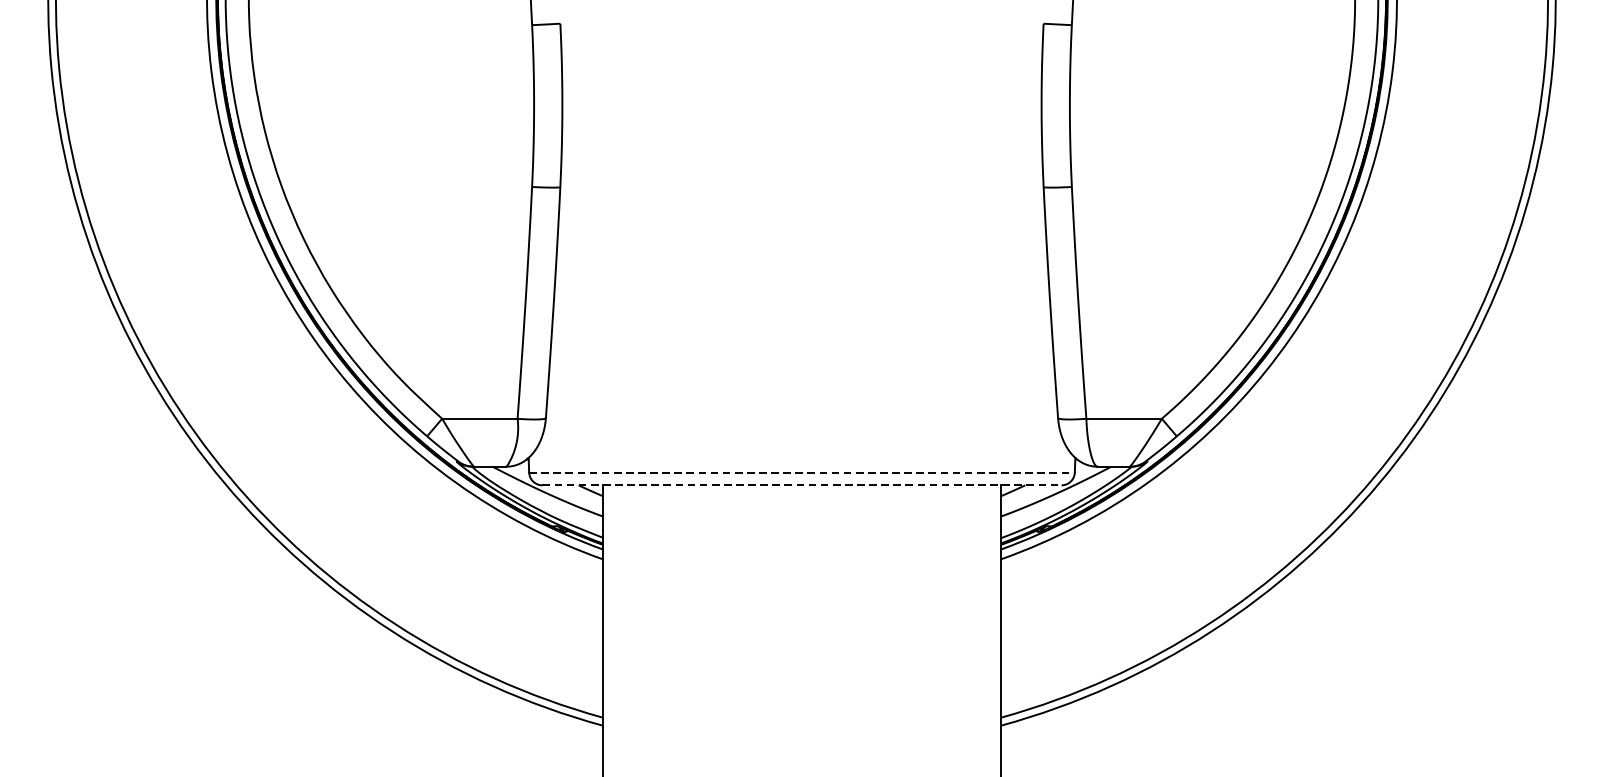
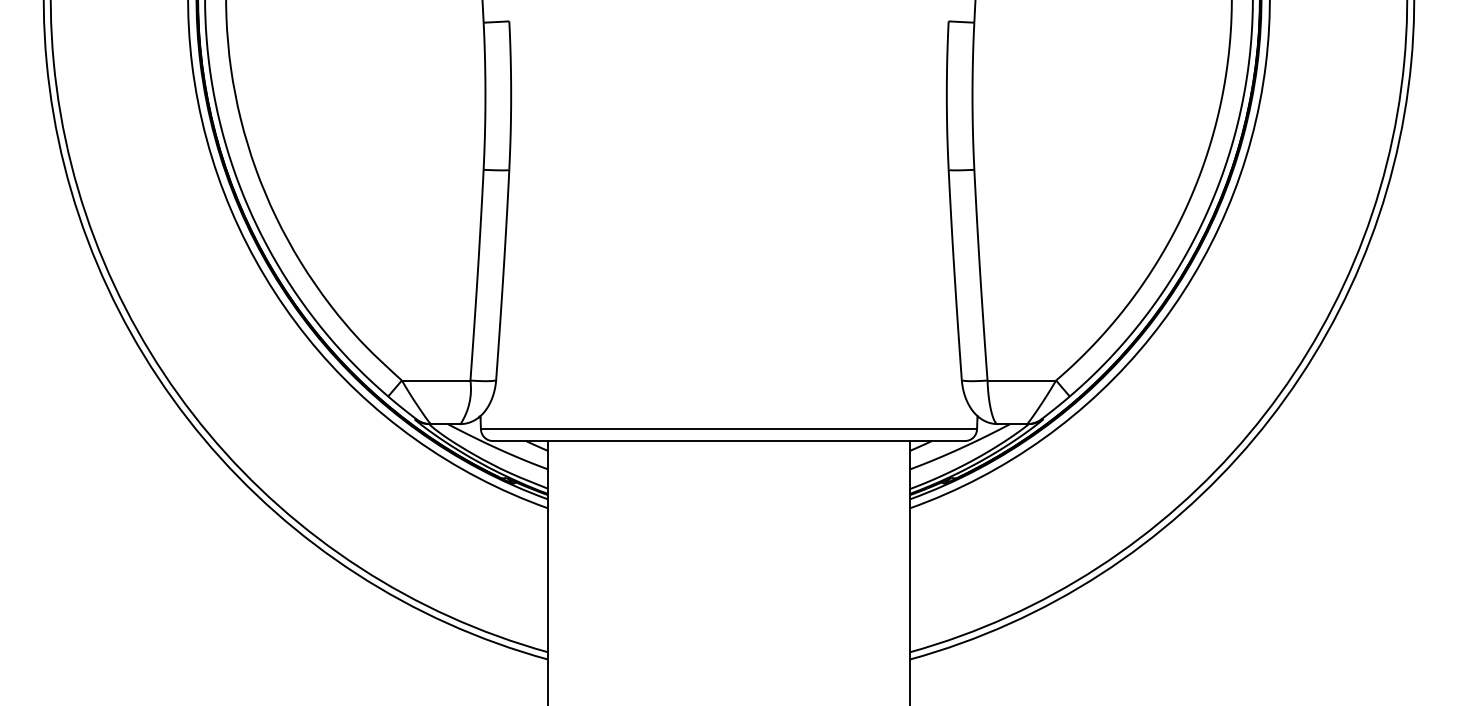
line: (802, 472) -> (729, 429), dashed -> solid
line: (802, 485) -> (729, 441), dashed -> solid

